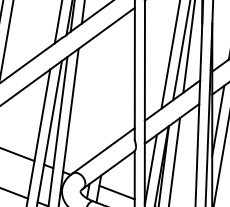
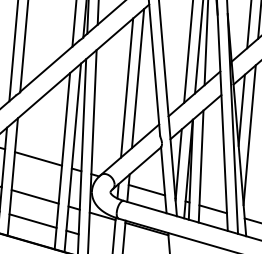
line: (117, 80) -> (137, 78), added
line: (106, 88) -> (127, 87), added

